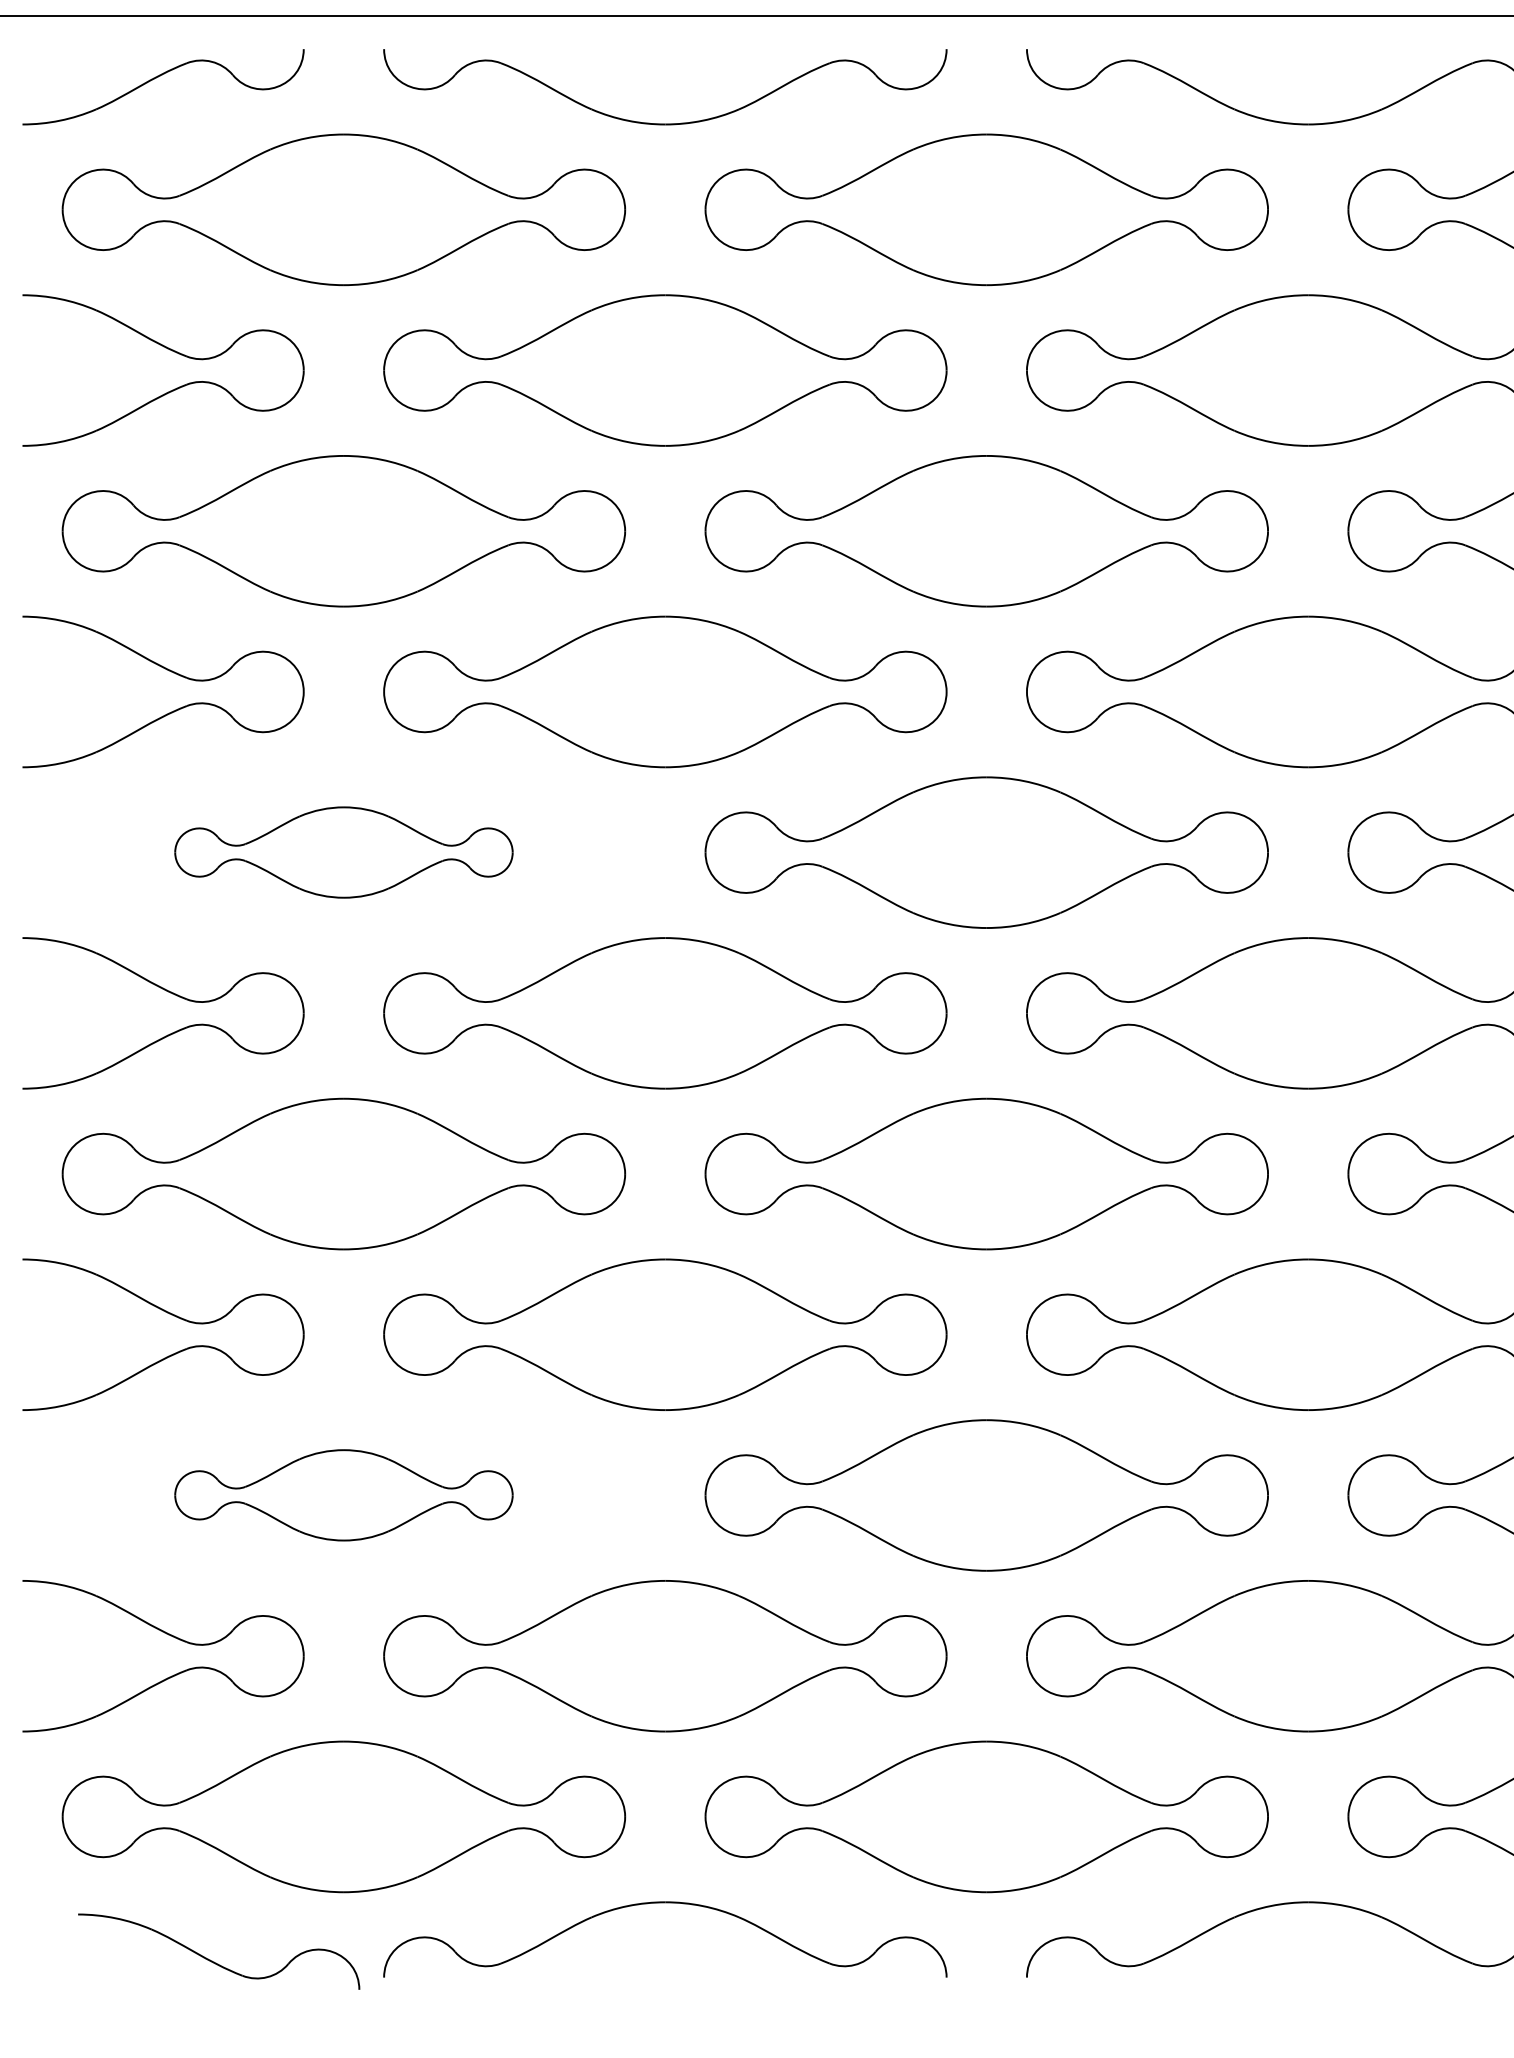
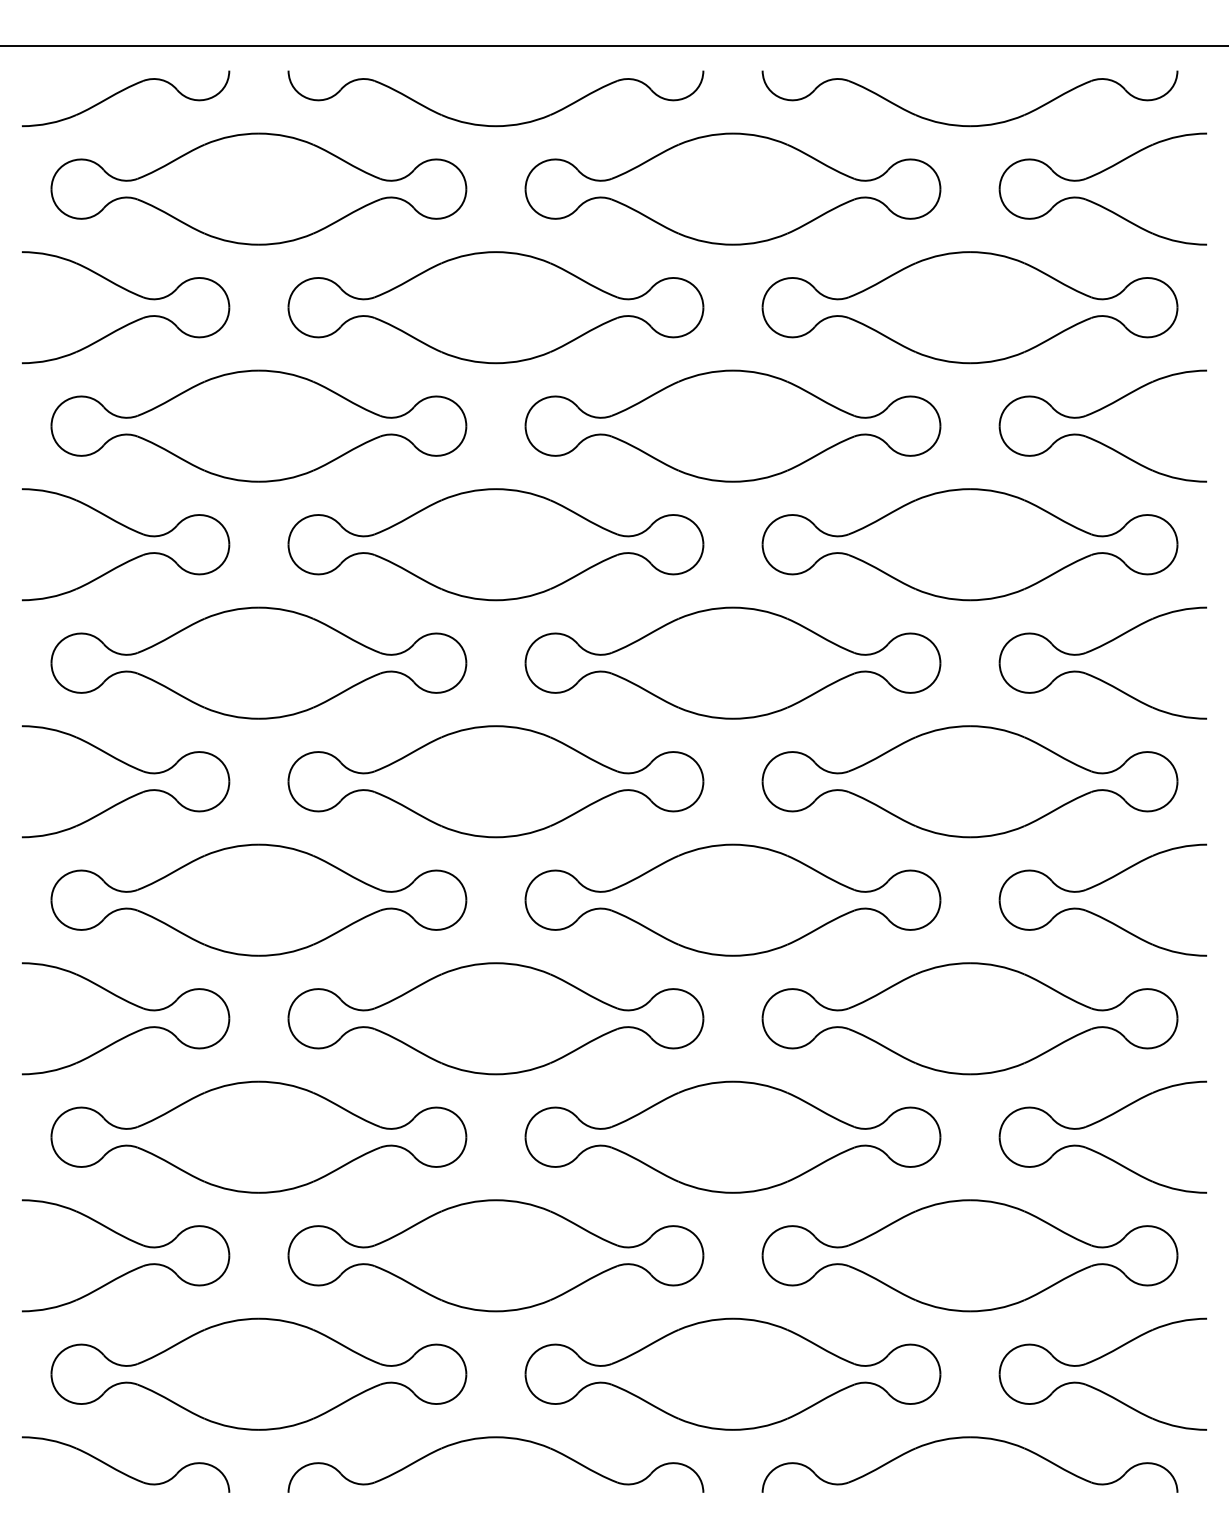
part: (343, 851) -> (258, 662), size x1.67
part: (343, 1494) -> (258, 1136), size x1.67
part: (211, 1959) -> (120, 1470), moved

